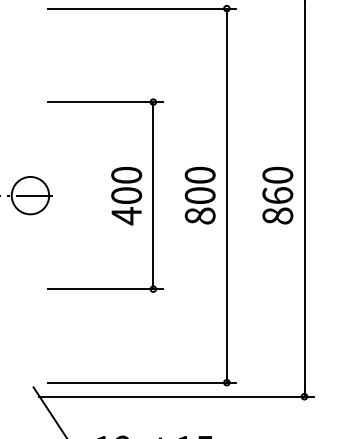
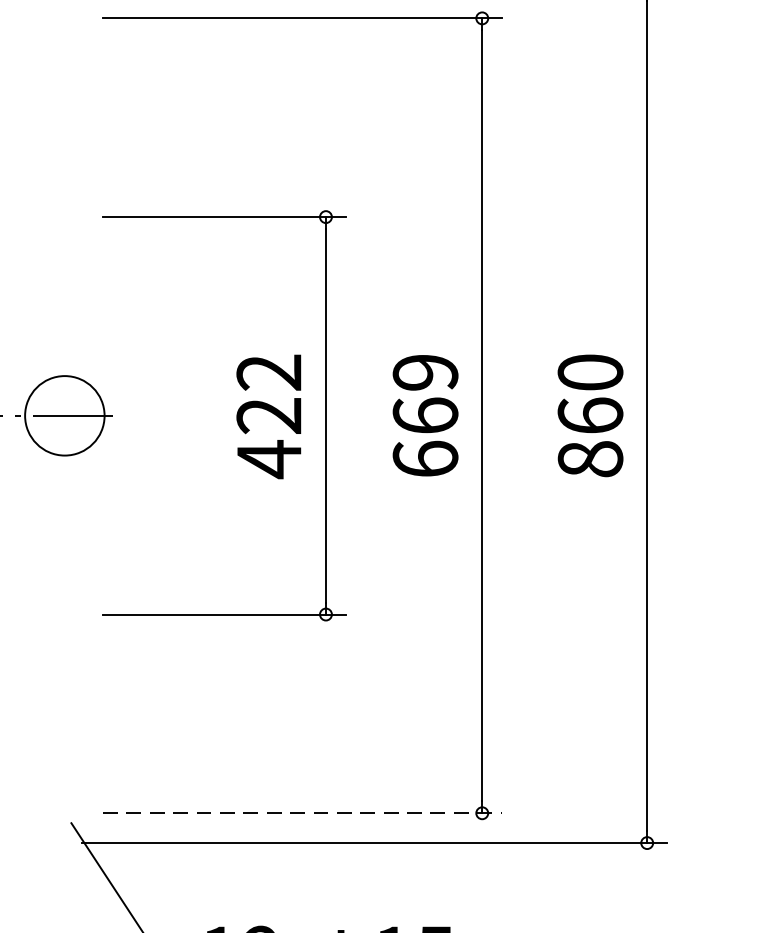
text: (126, 185) -> (268, 394), 400 -> 422
text: (199, 195) -> (424, 415), 800 -> 669
line: (142, 382) -> (302, 812), solid -> dashed

